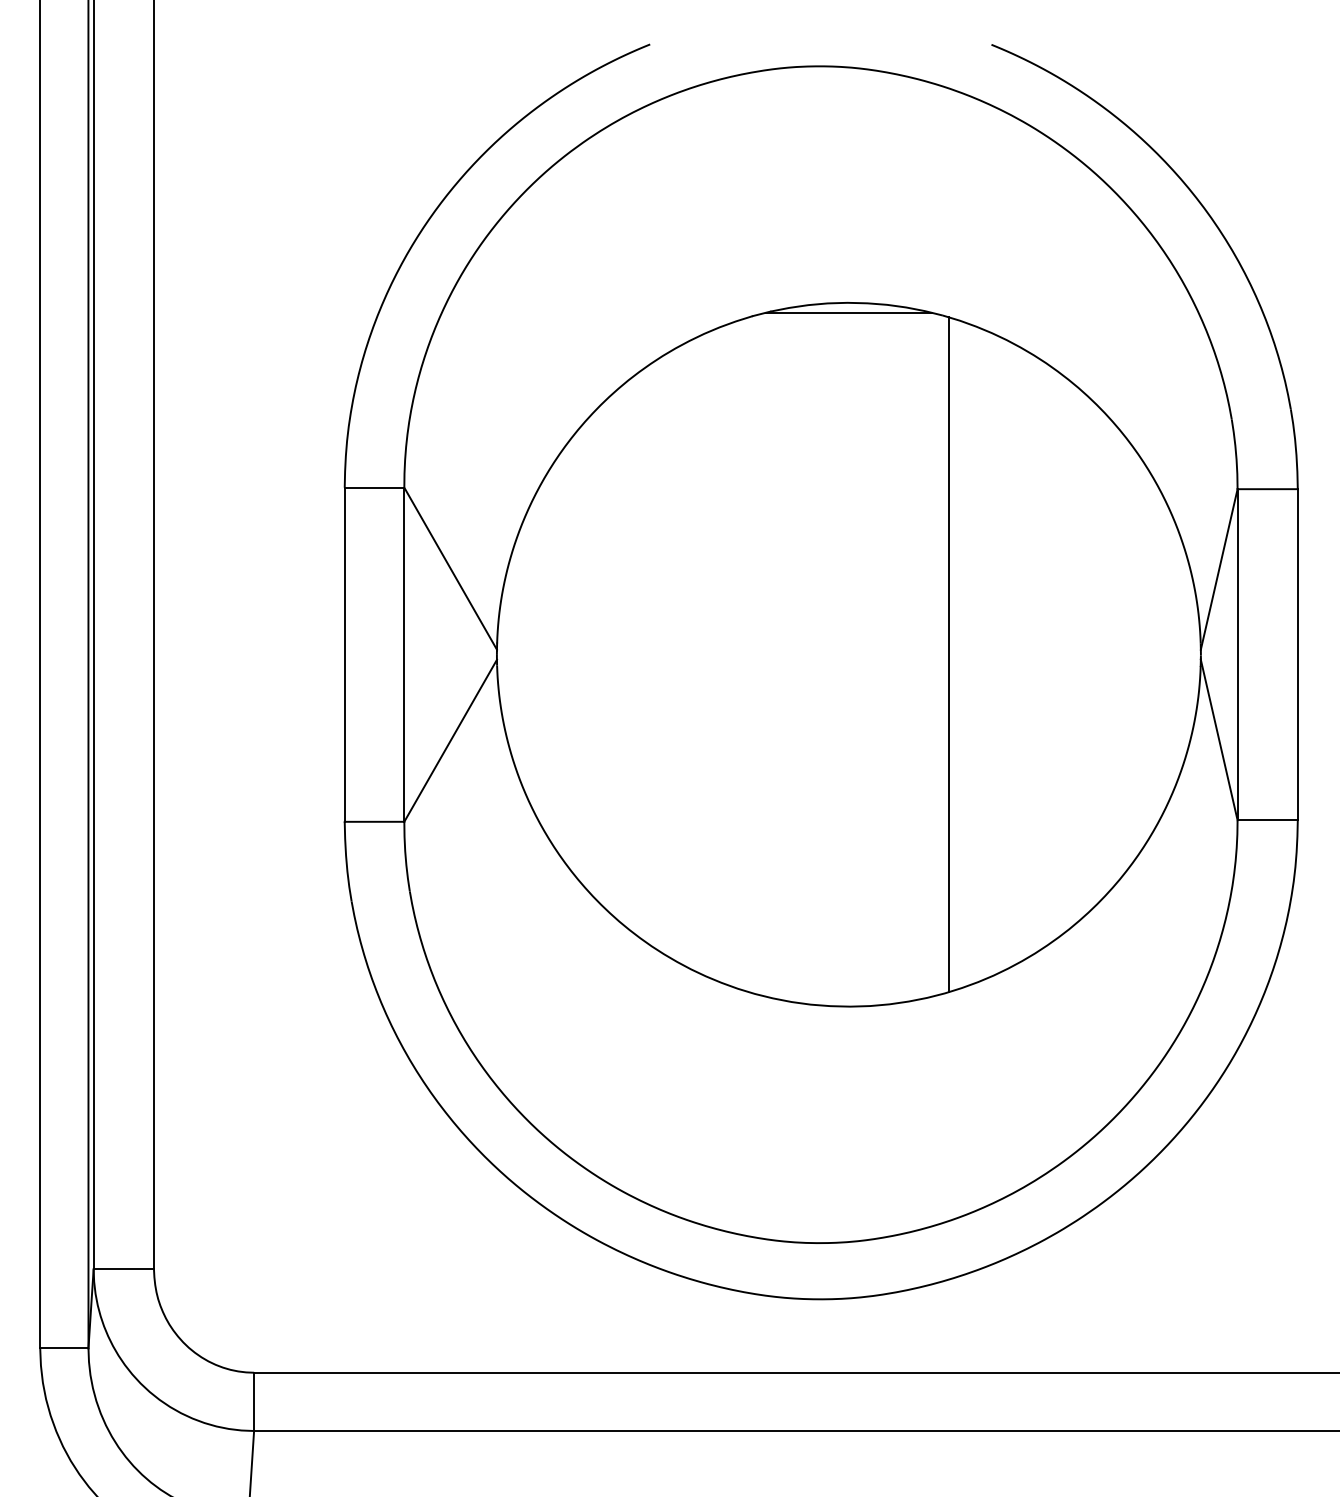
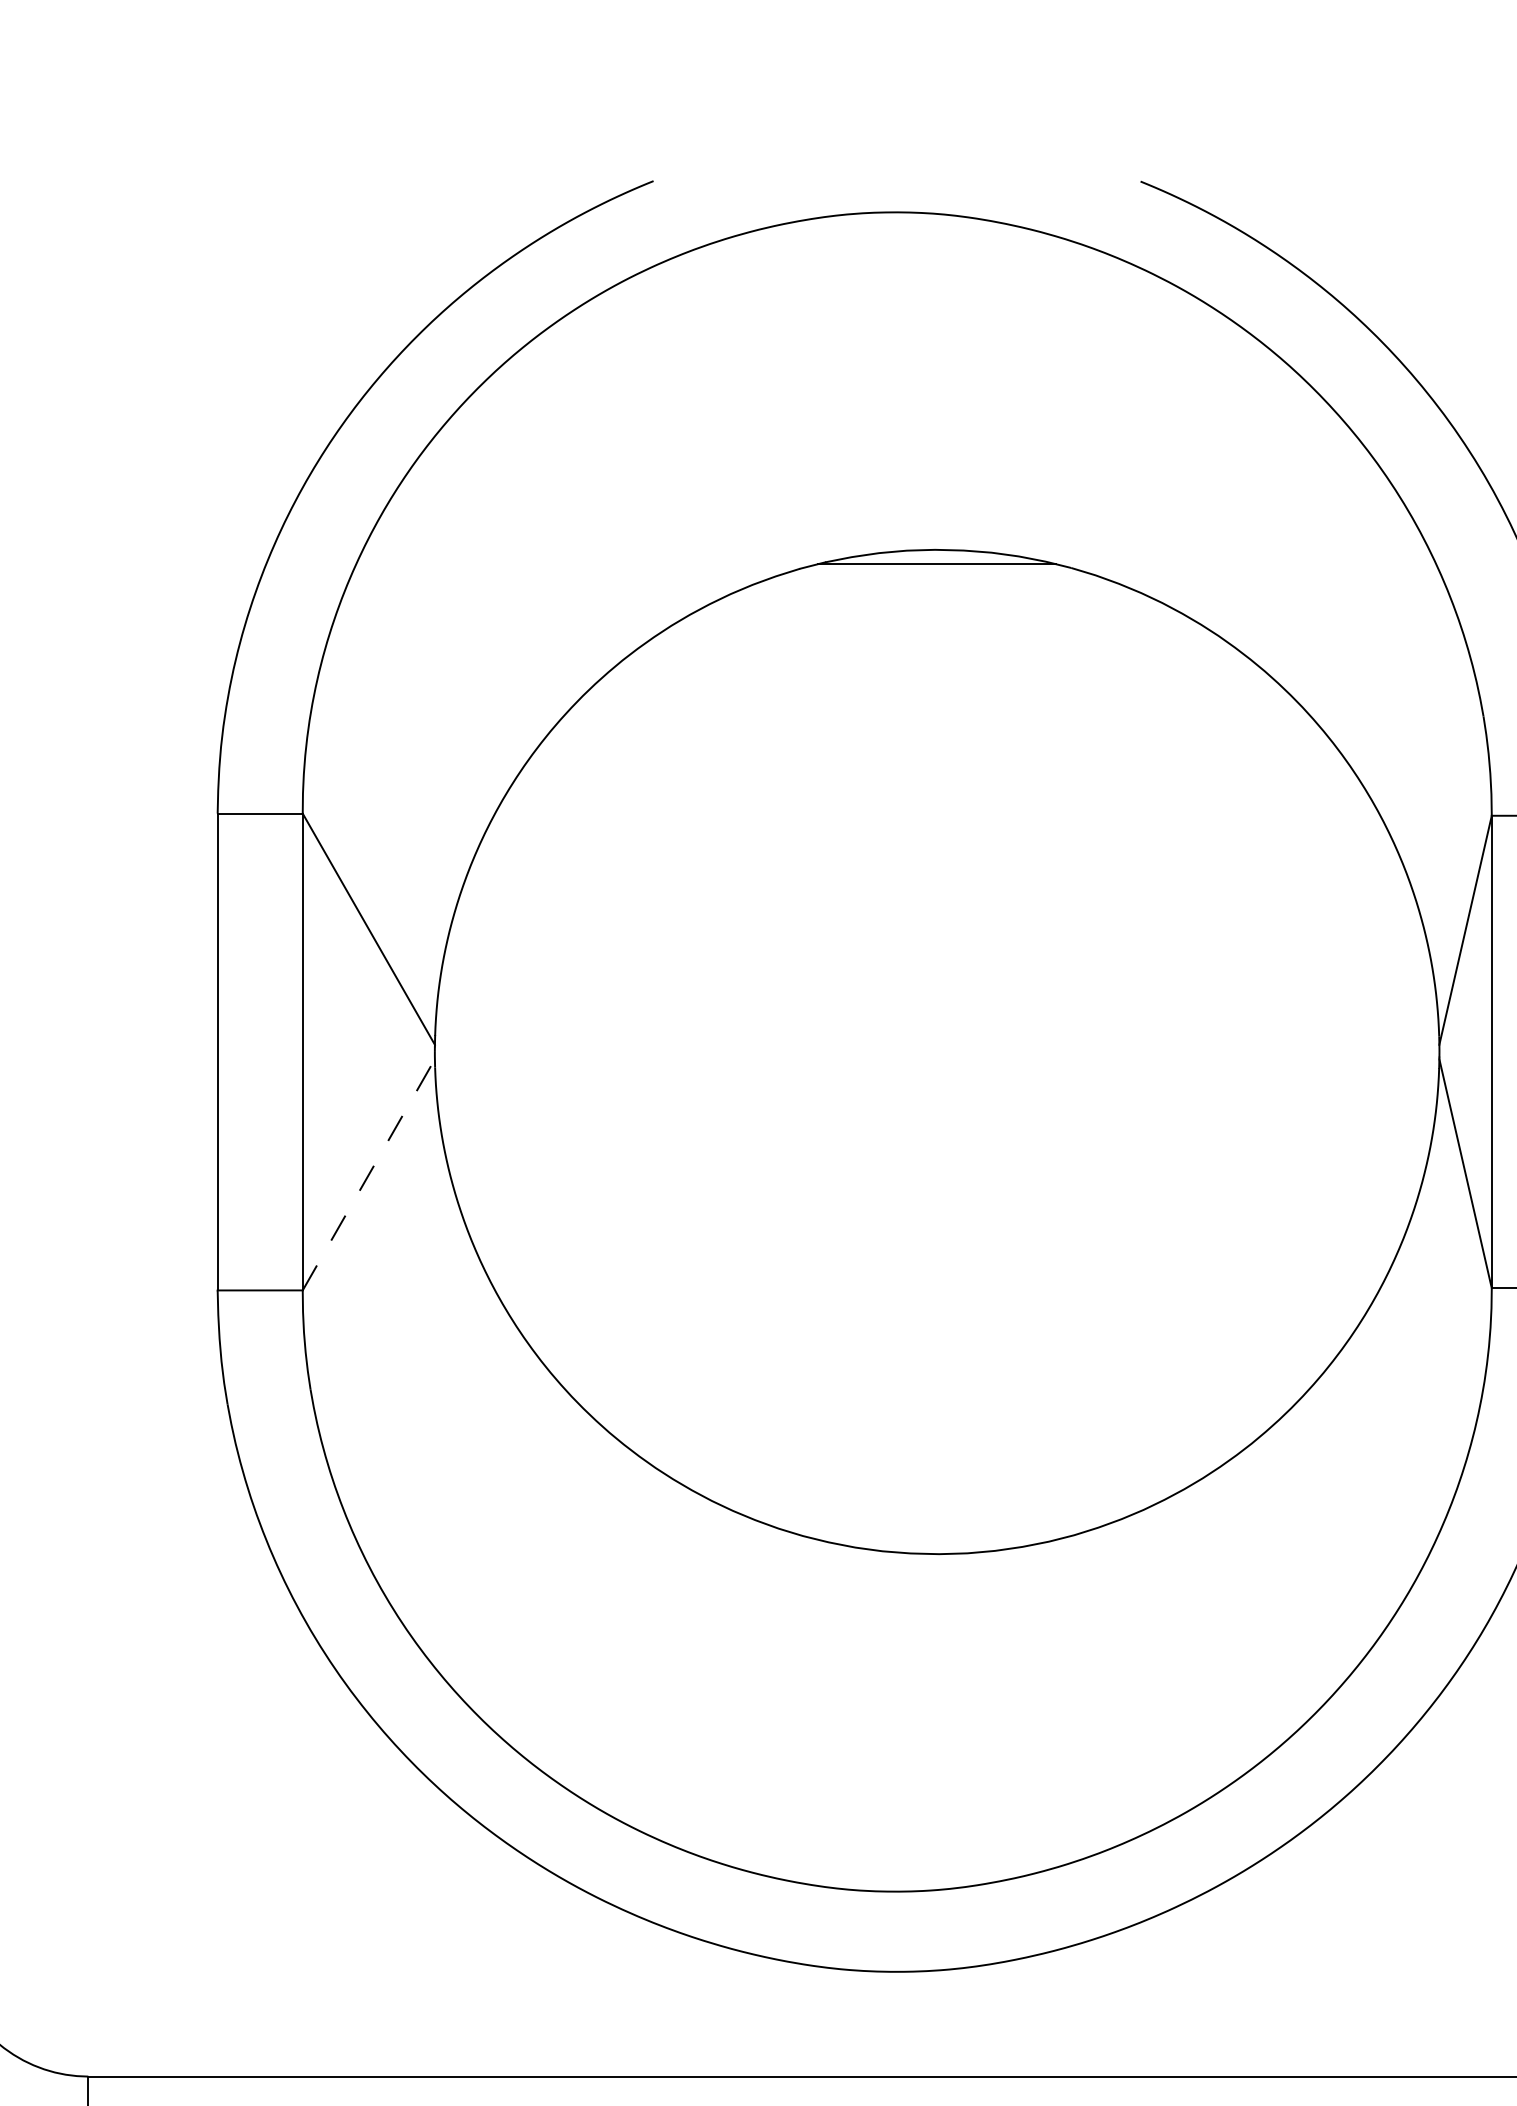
line: (948, 654) -> (1079, 1051), removed
line: (450, 740) -> (368, 1174), solid -> dashed

